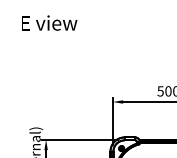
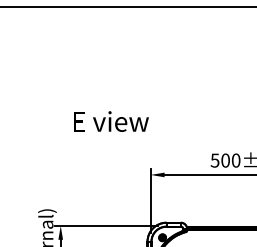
text: (49, 23) -> (111, 121), moved

